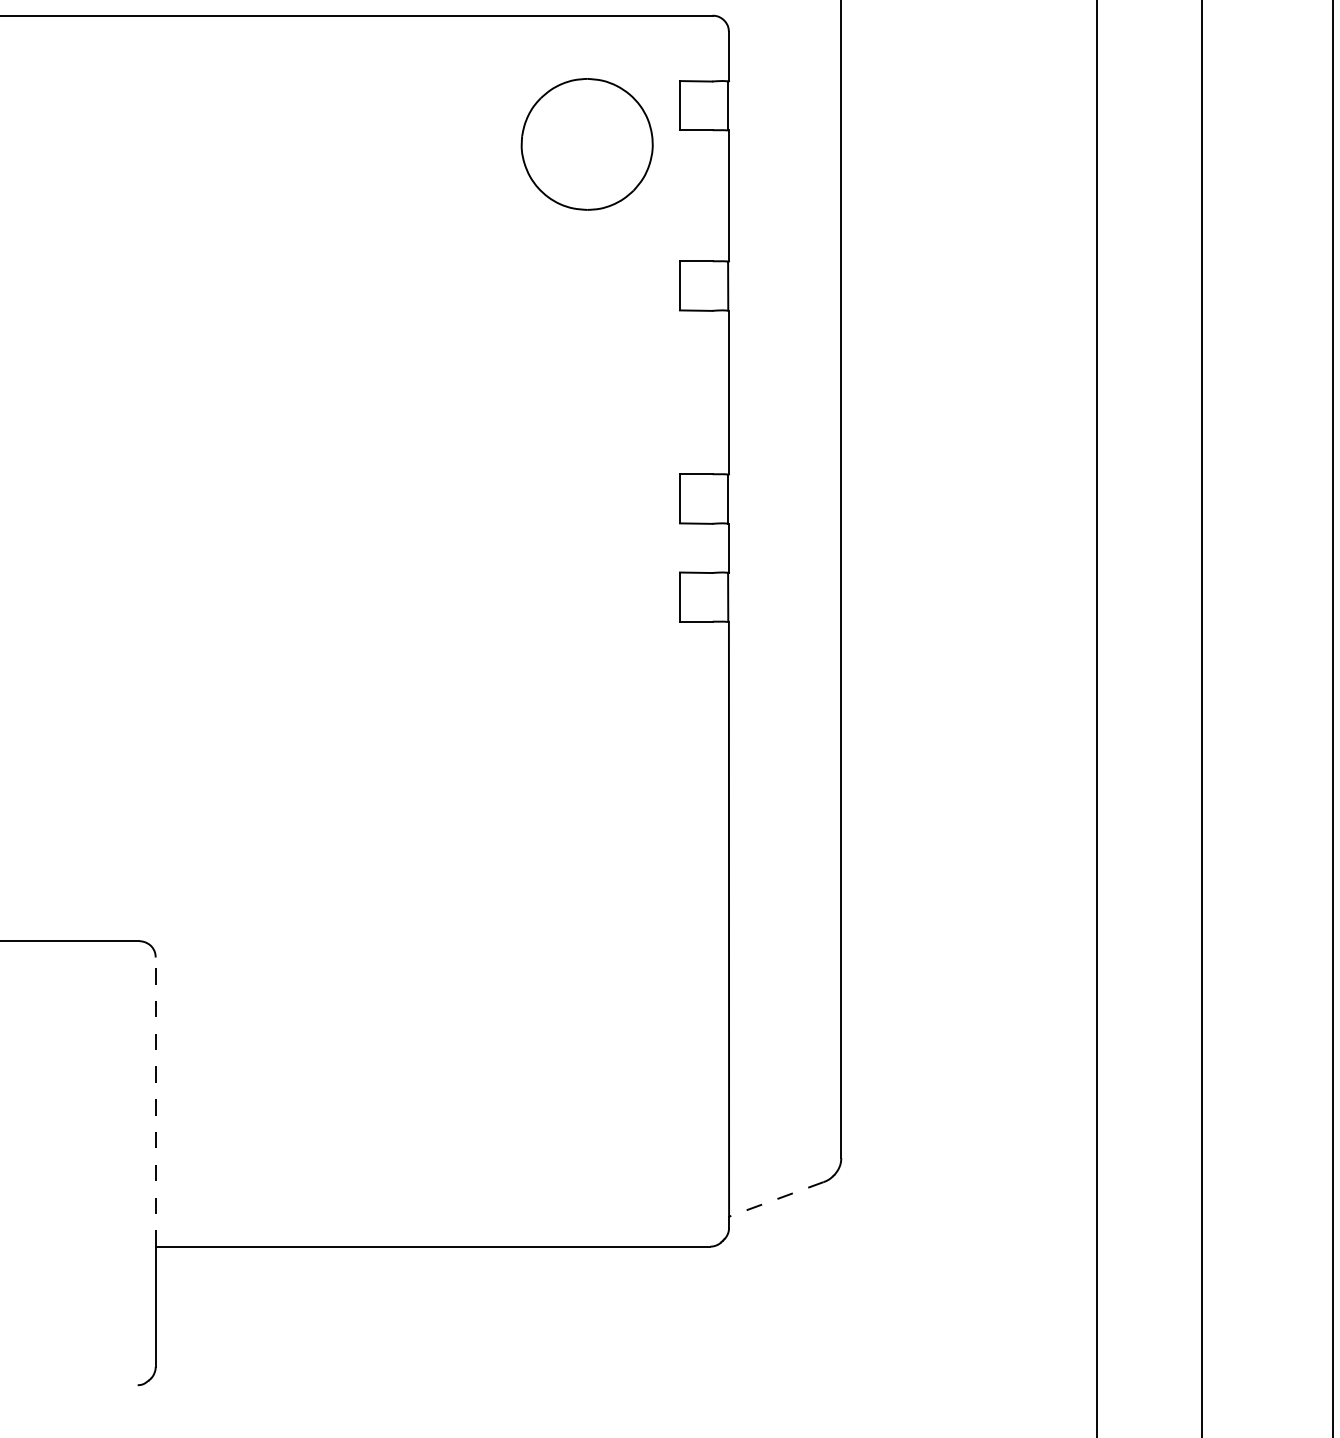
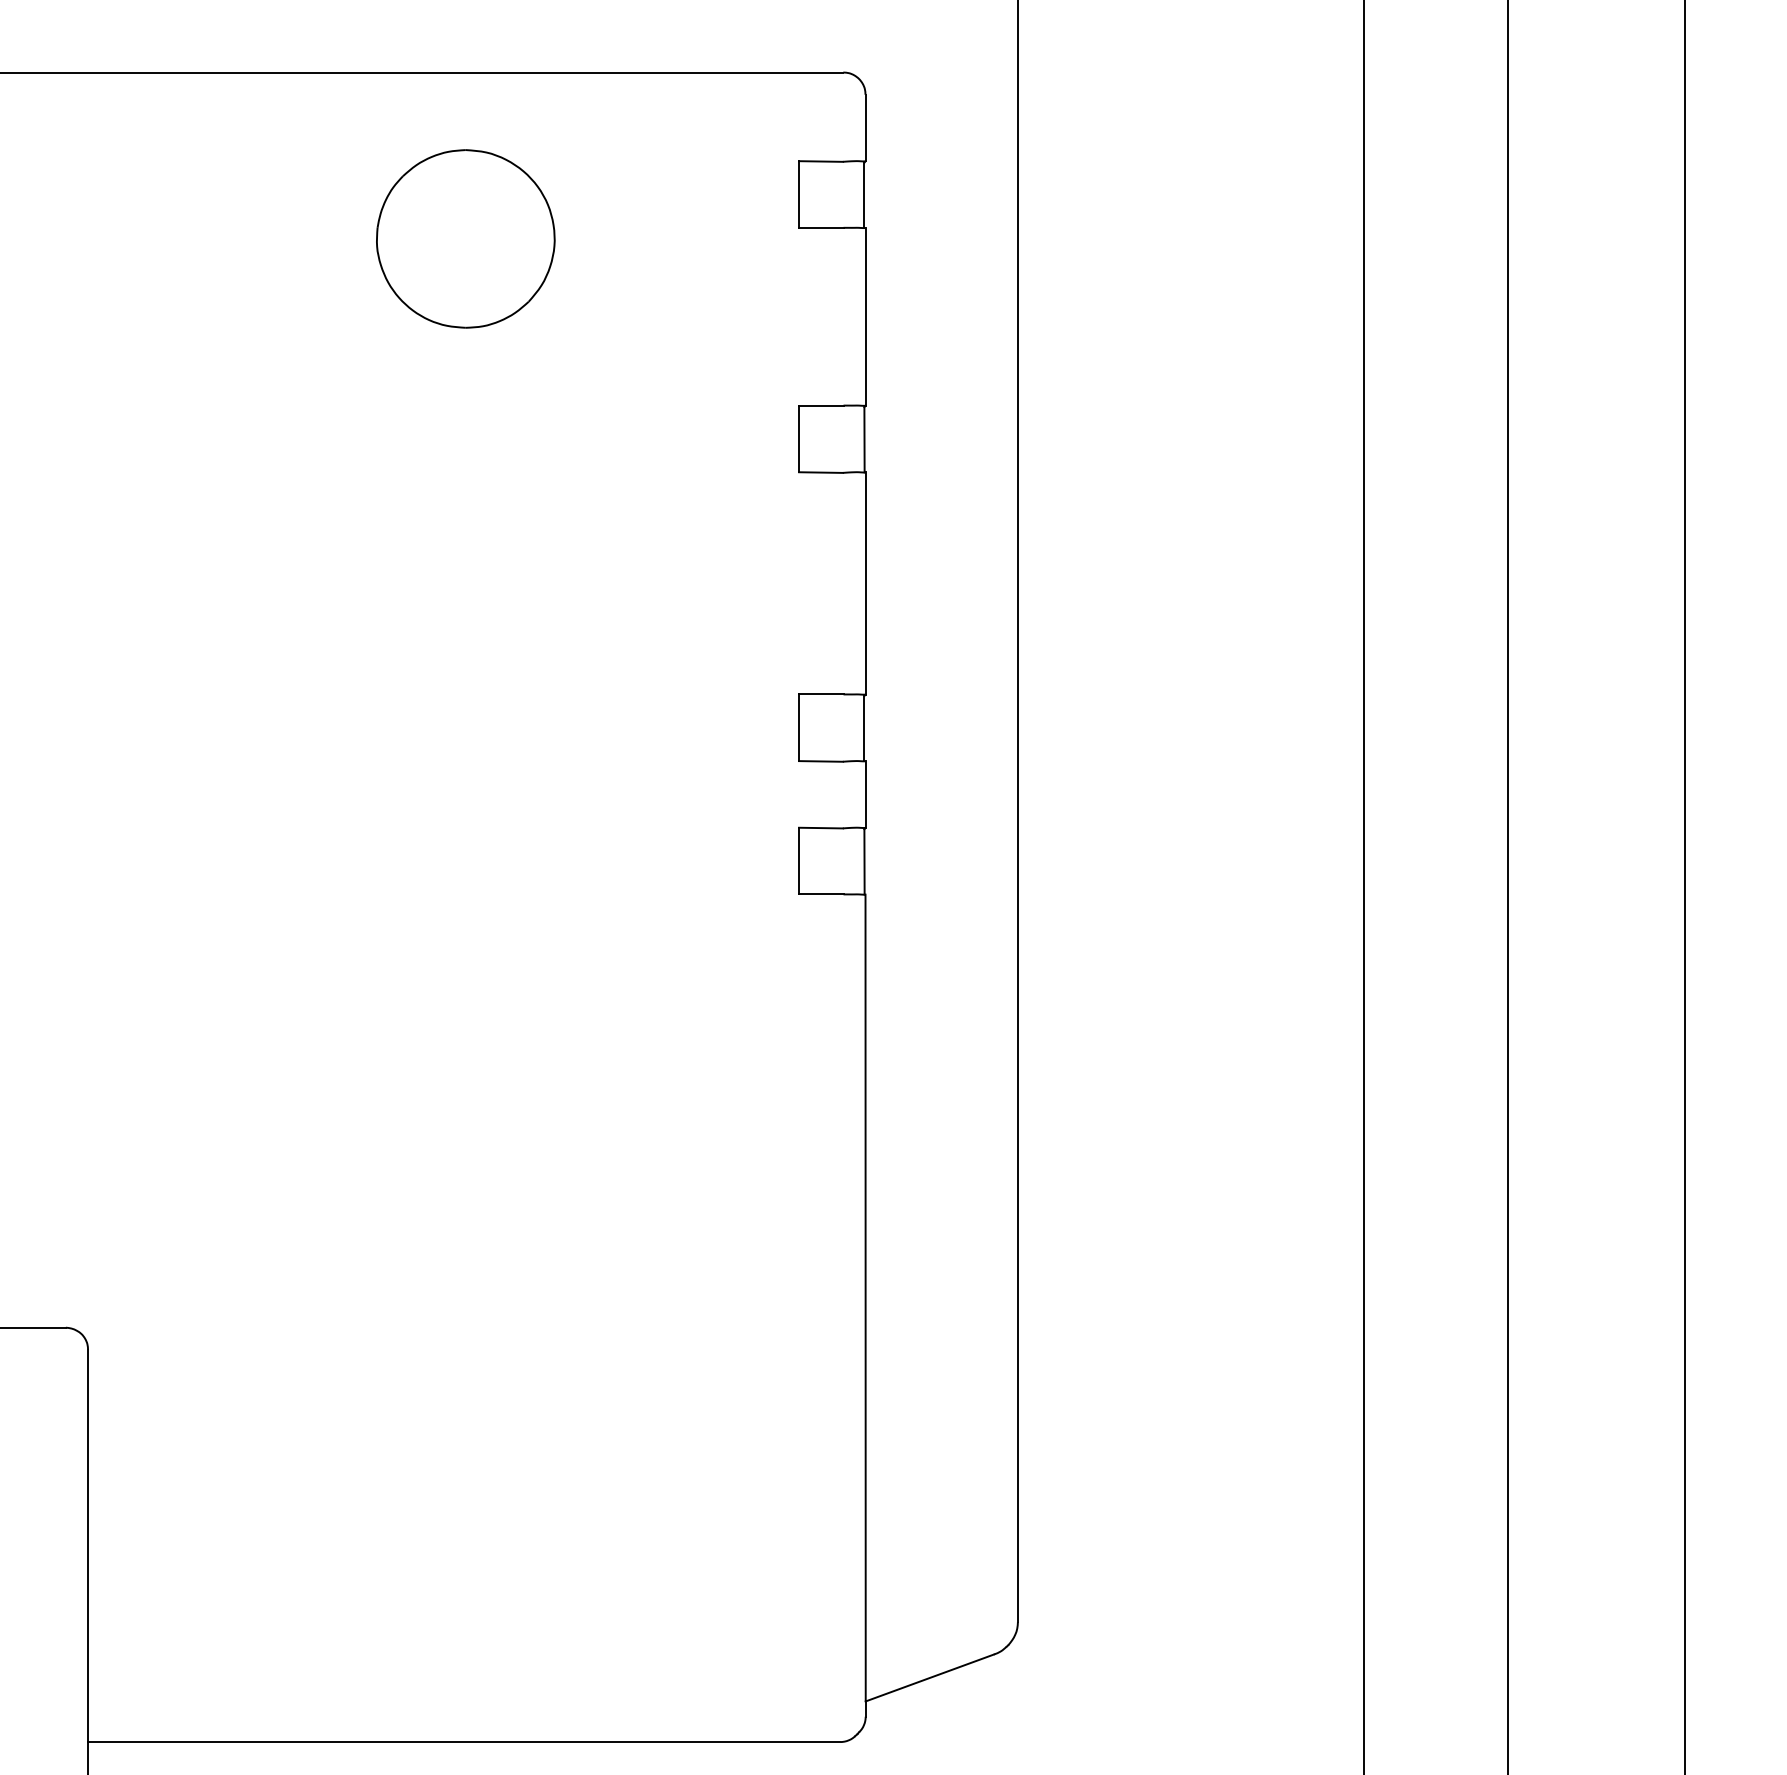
part: (586, 144) -> (464, 239), moved
line: (155, 1102) -> (87, 1546), dashed -> solid
line: (775, 1199) -> (928, 1678), dashed -> solid

